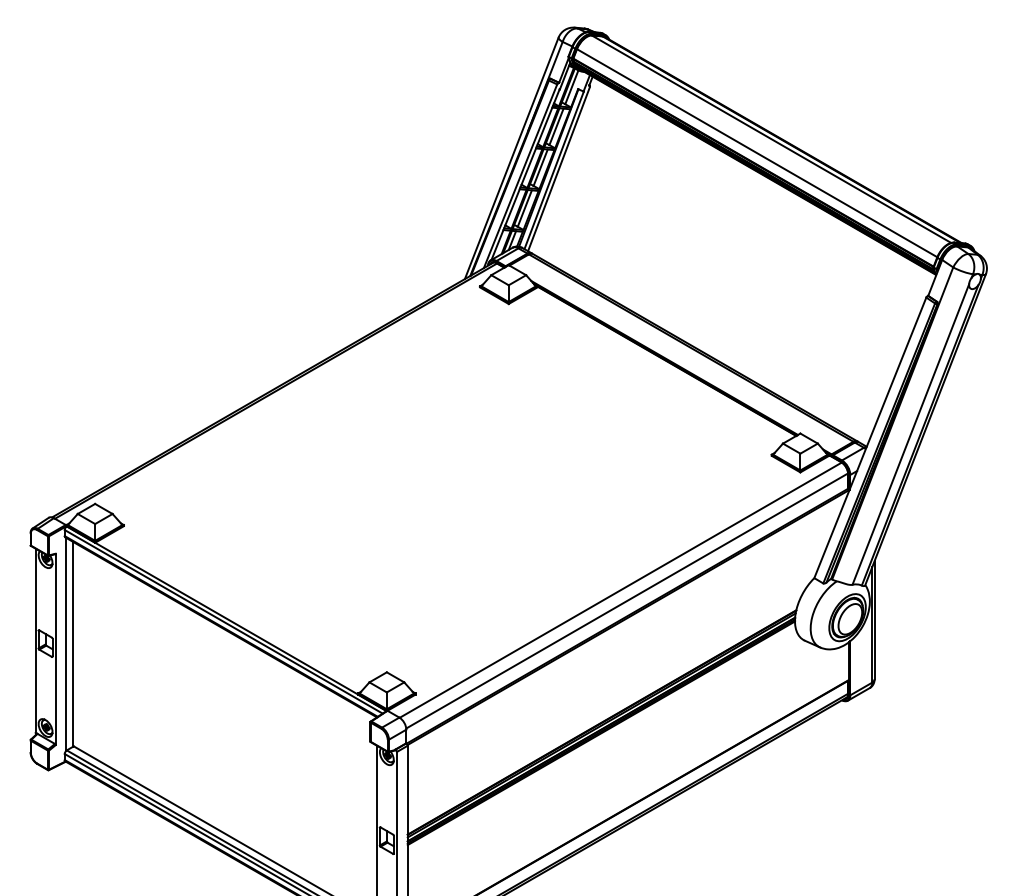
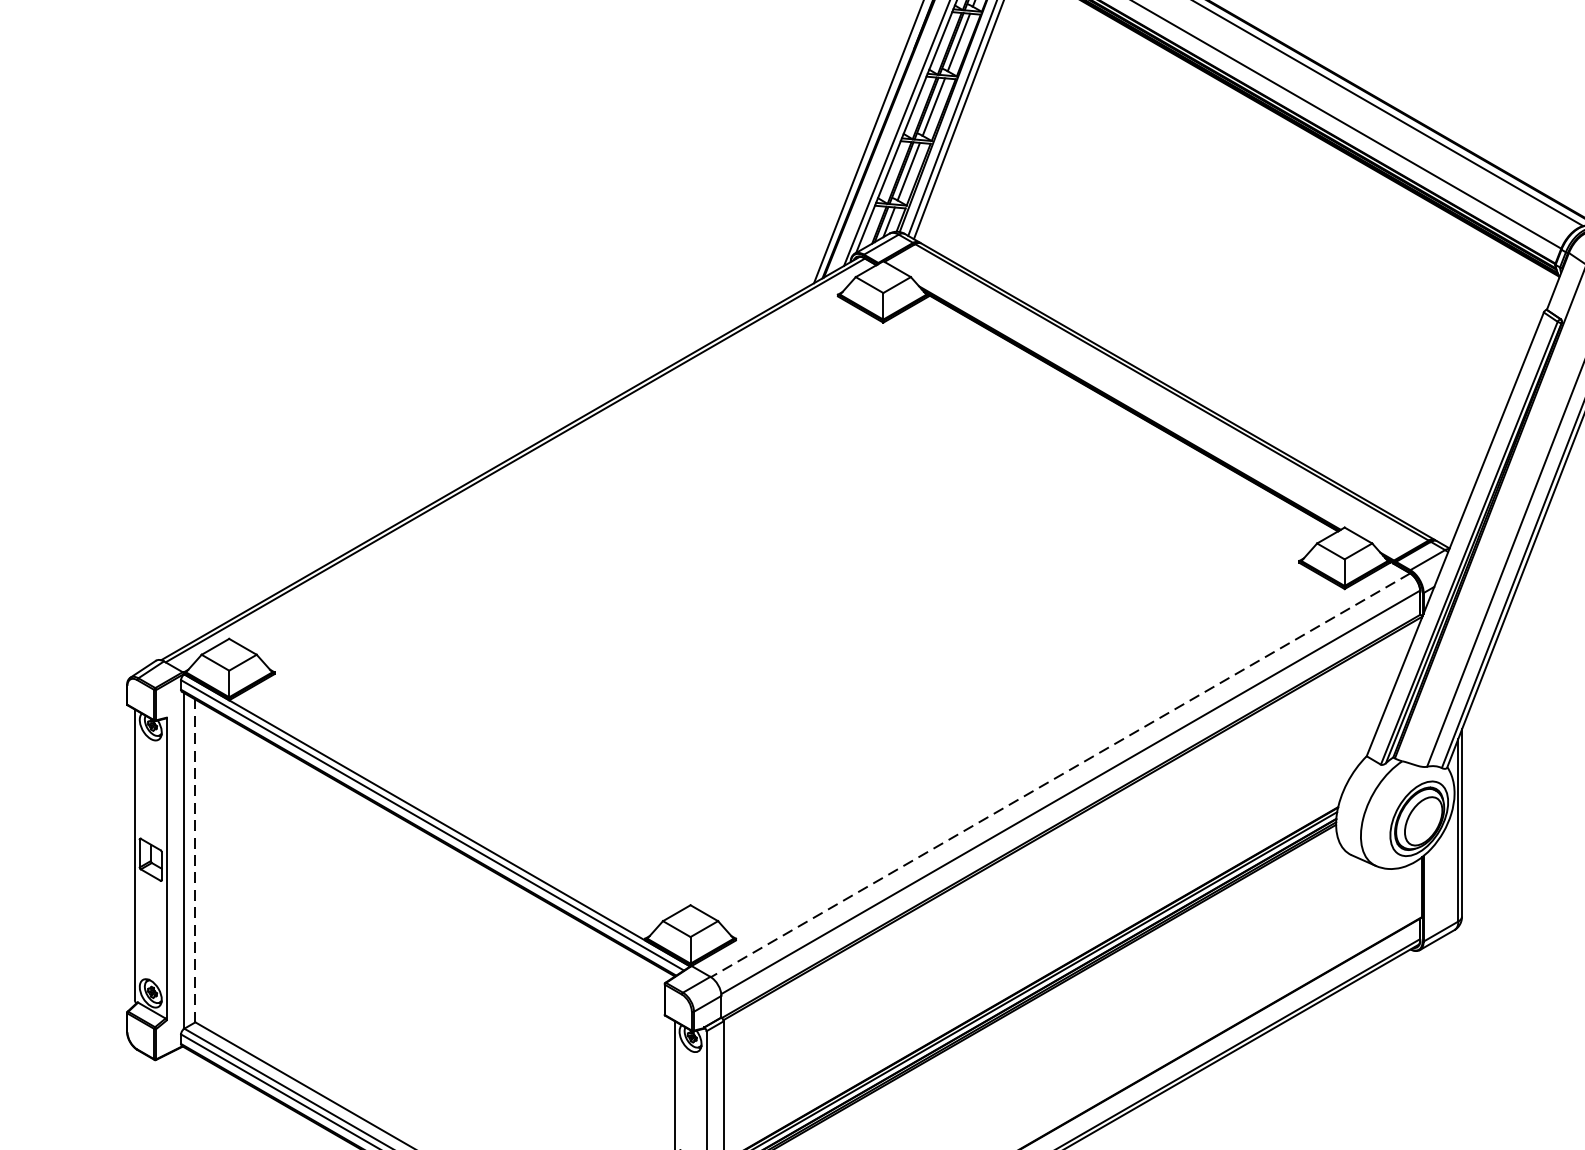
line: (620, 590) -> (1060, 775), solid -> dashed
line: (73, 643) -> (194, 859), solid -> dashed

